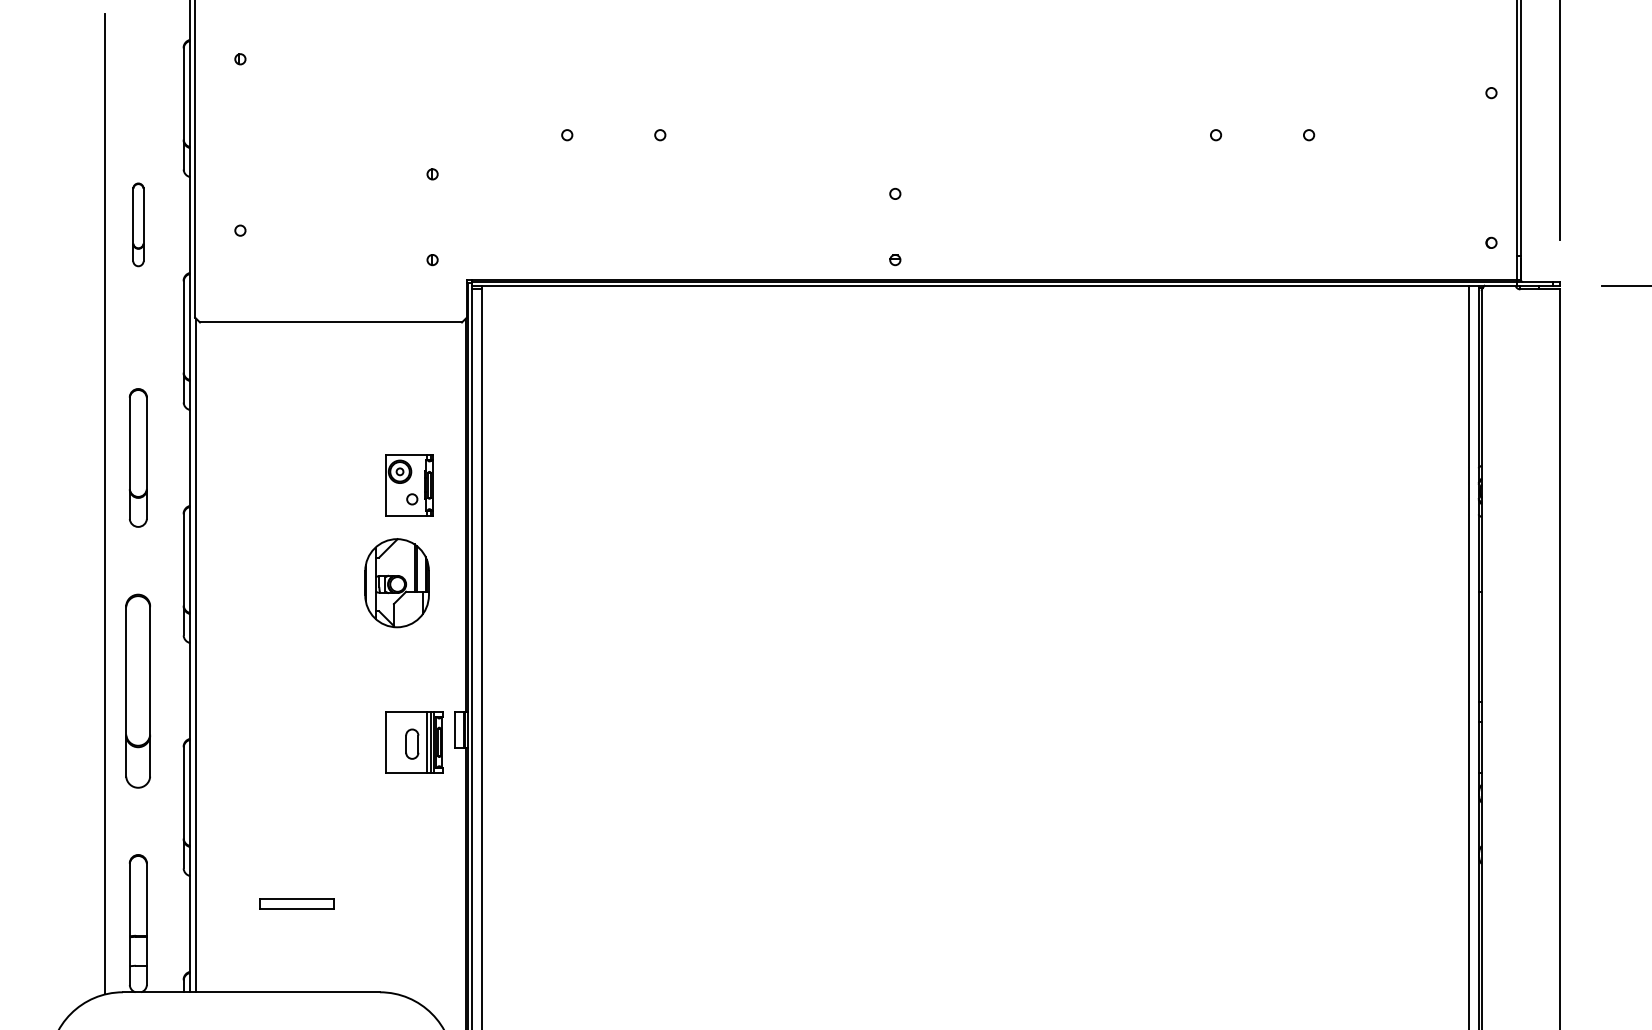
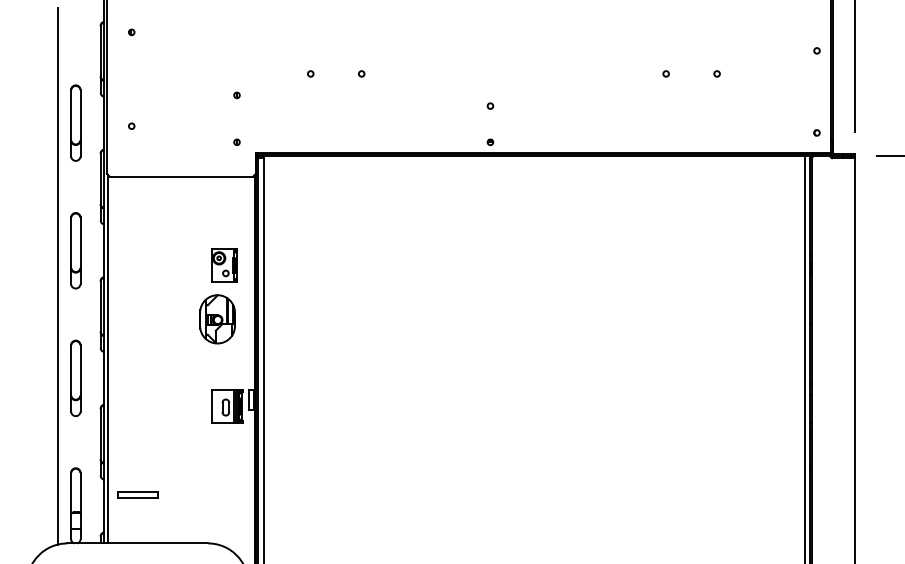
part: (137, 223) -> (75, 122), size x1.67
part: (137, 689) -> (75, 377), size x0.71
part: (296, 902) -> (137, 494), moved

